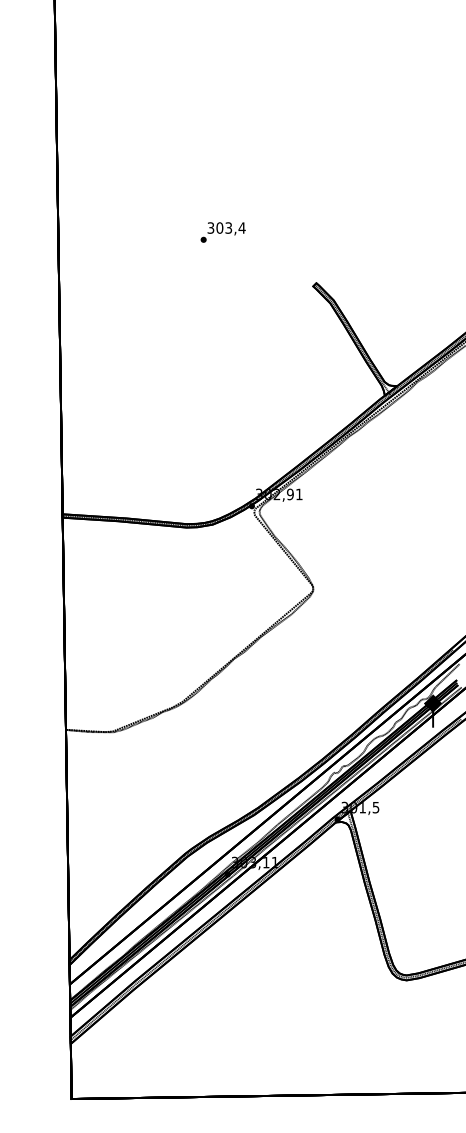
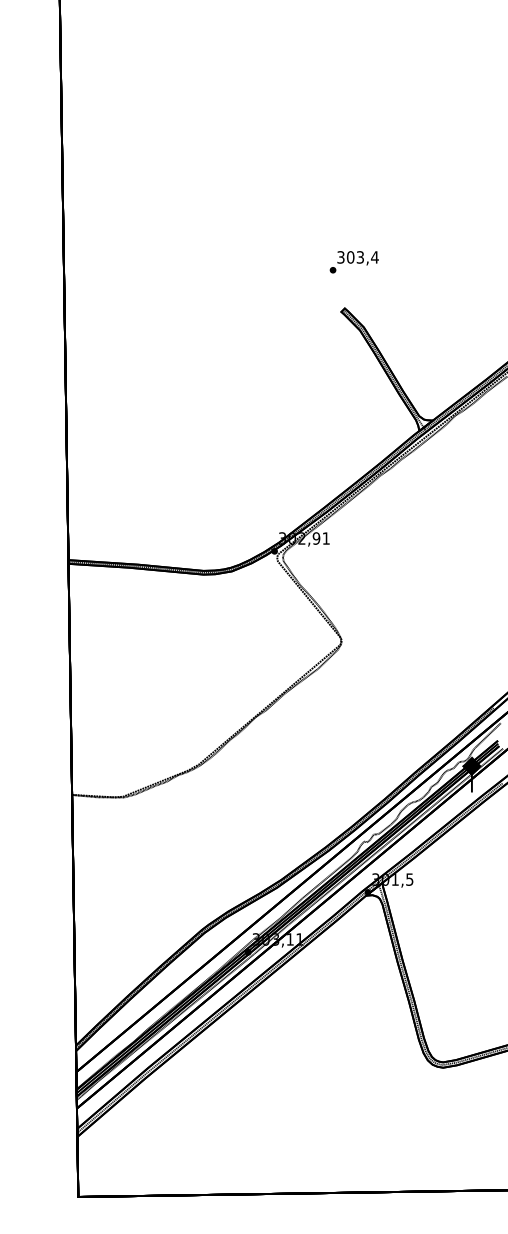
text: (222, 232) -> (353, 262), moved

